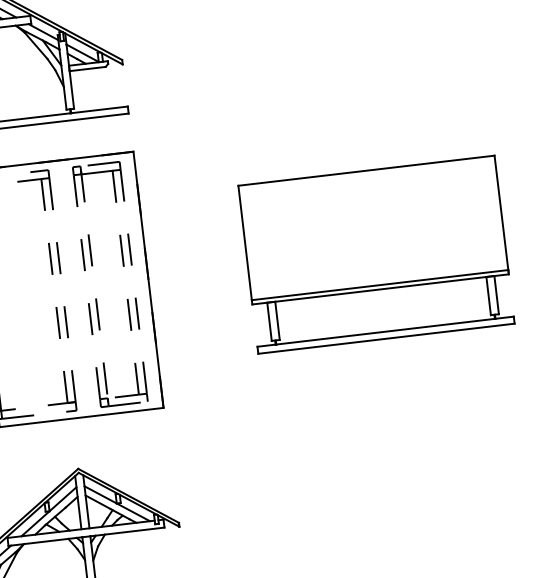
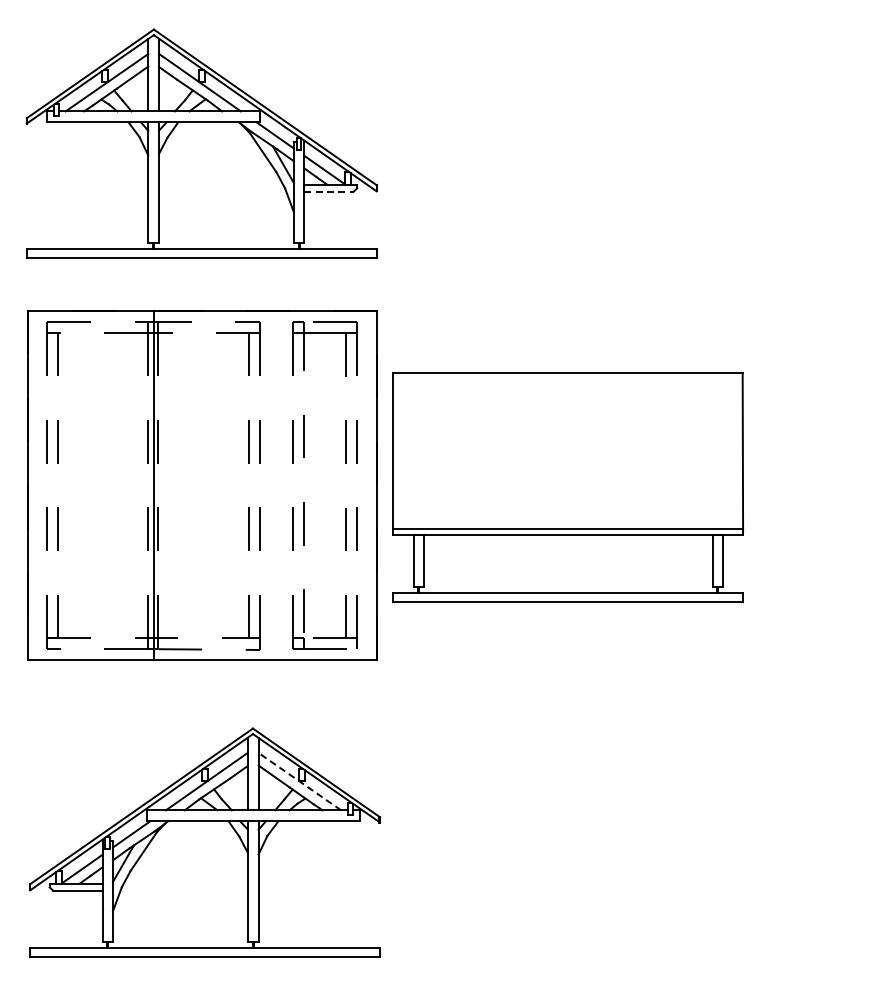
line: (87, 68) -> (328, 191), solid -> dashed
part: (376, 254) -> (567, 487), moved
line: (116, 503) -> (299, 781), solid -> dashed

